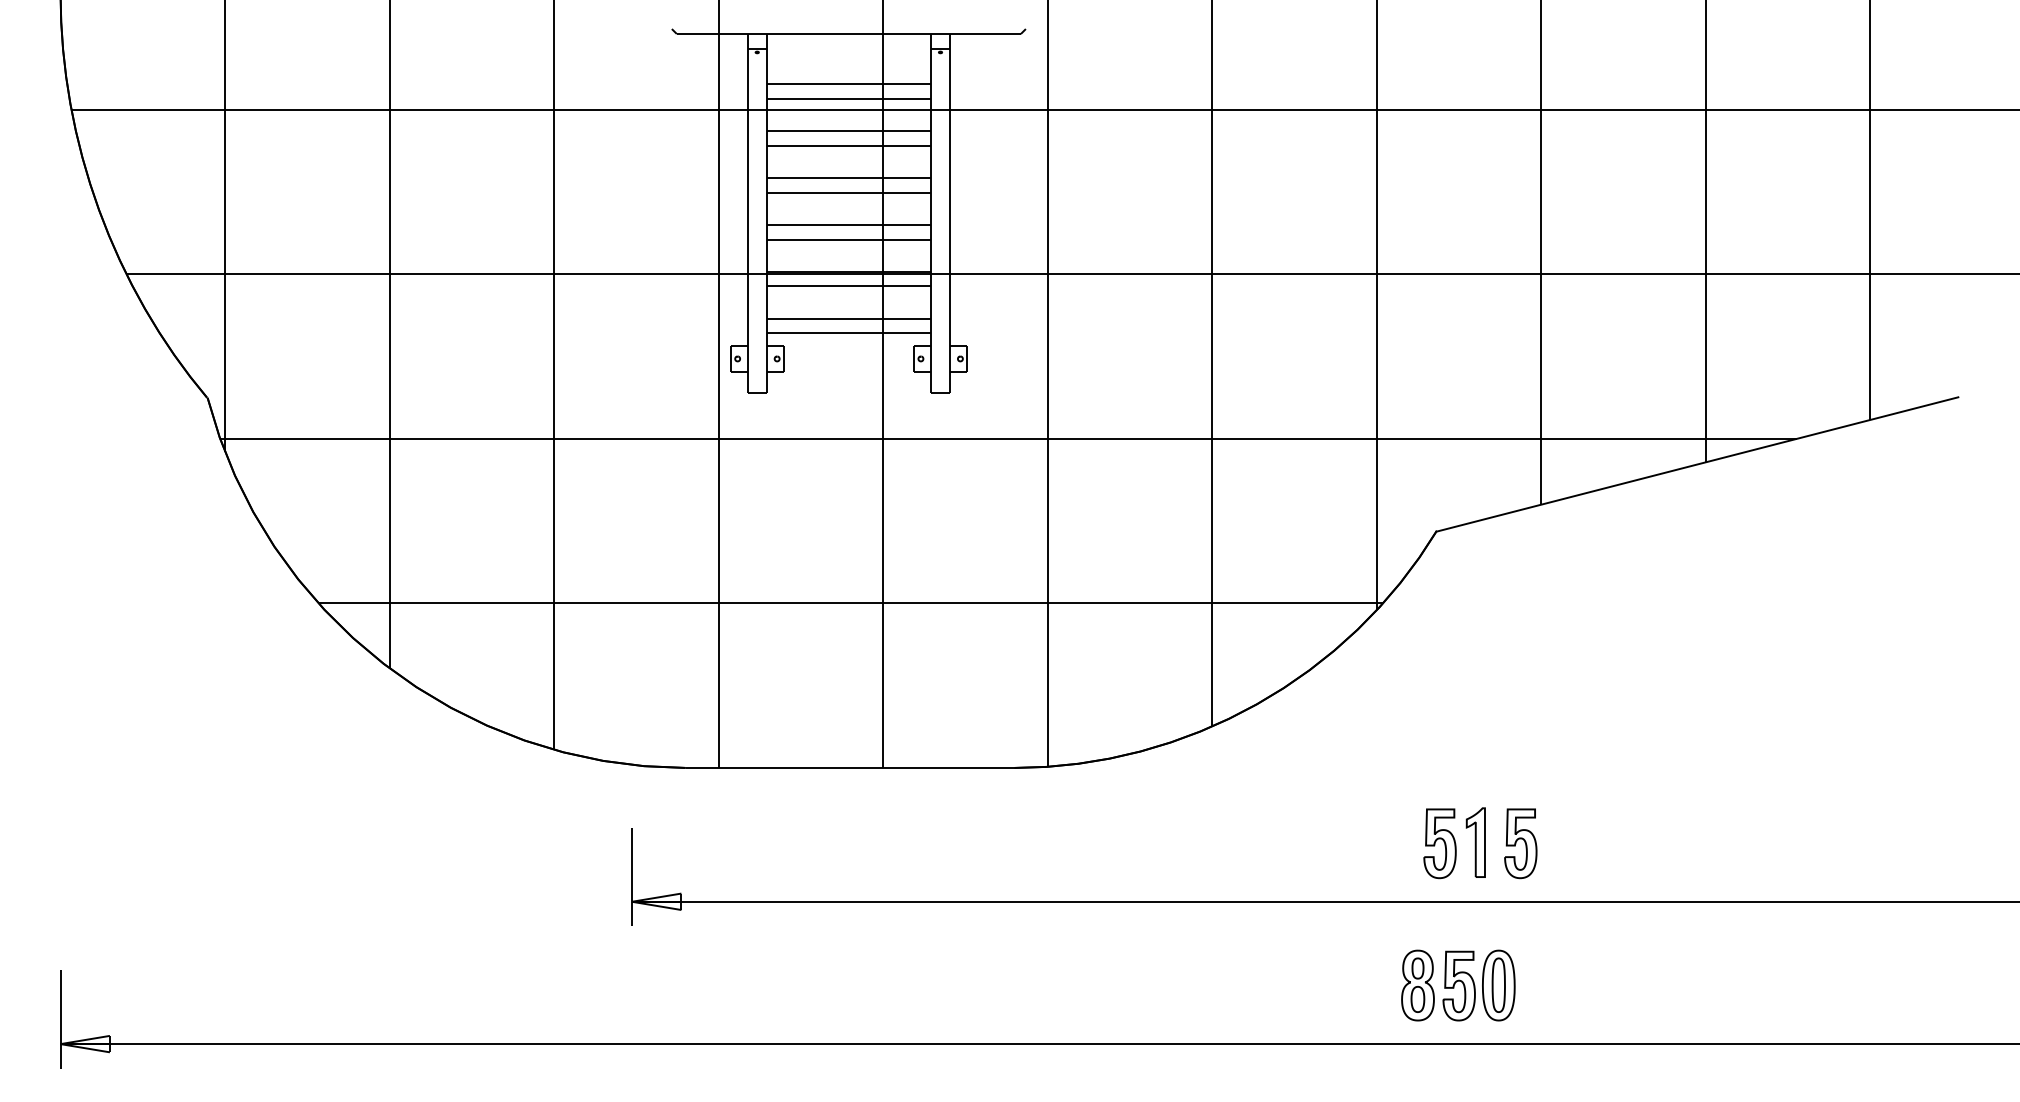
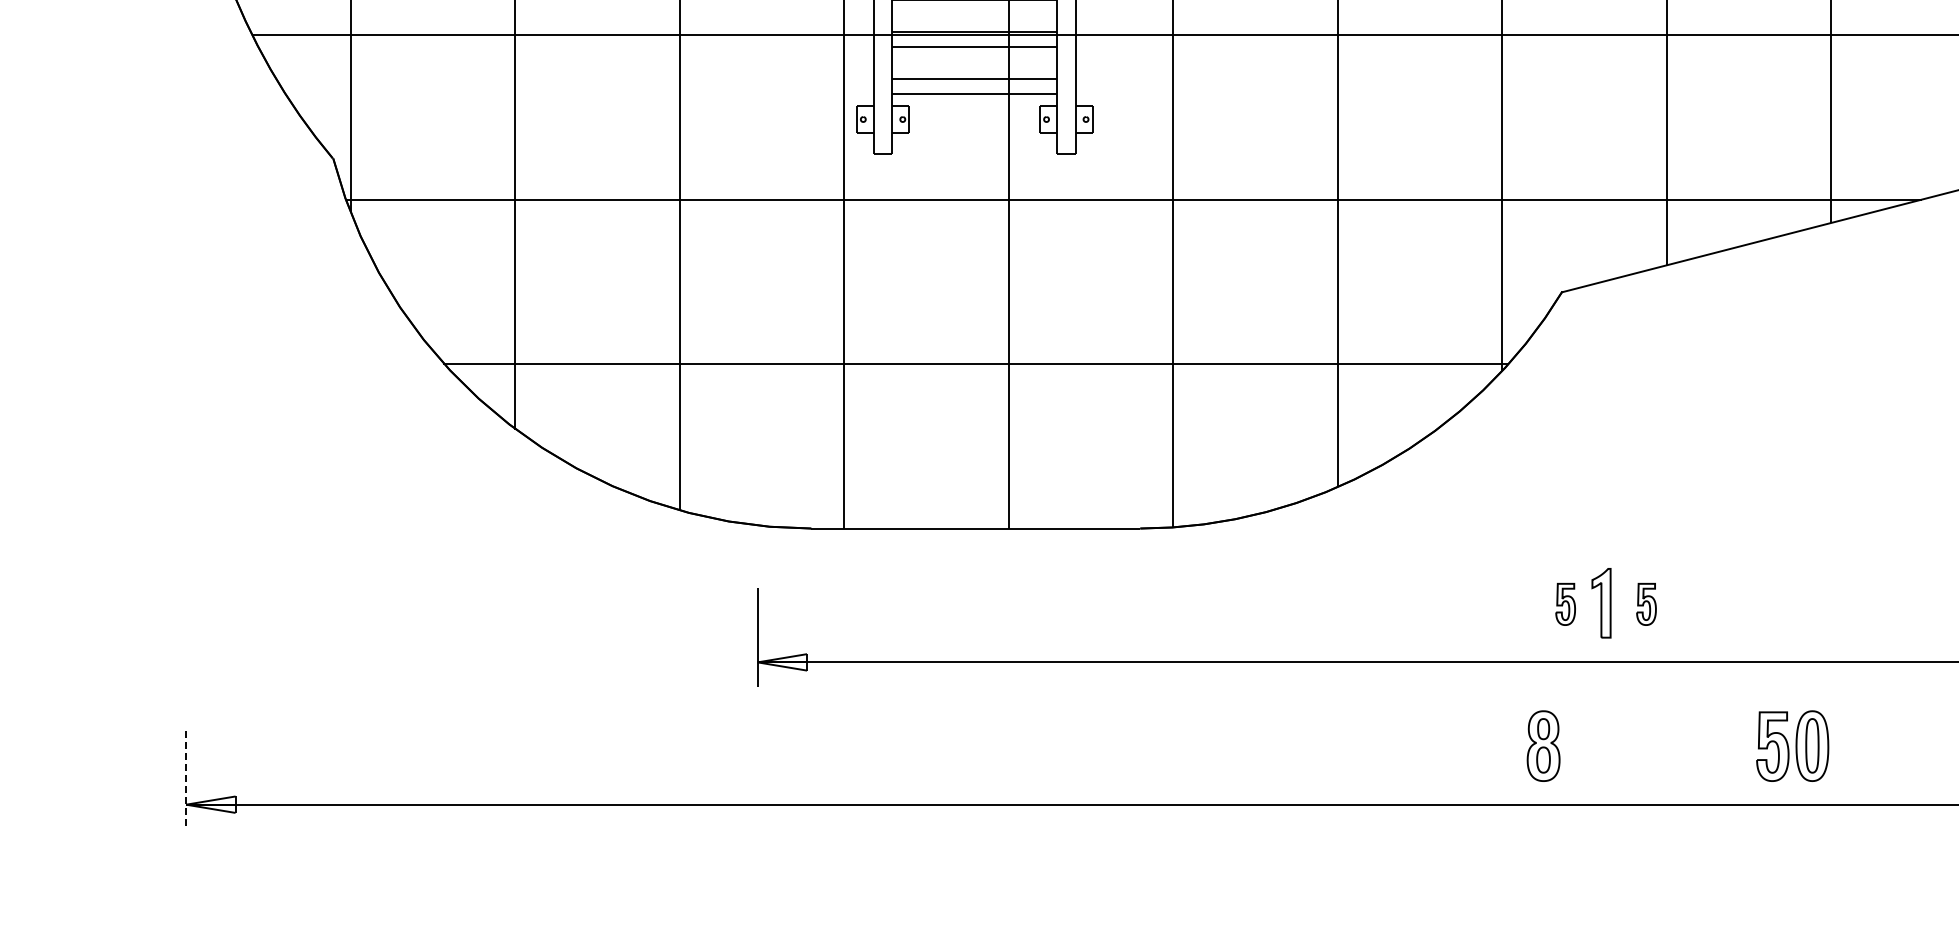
part: (1439, 843) -> (1565, 604), size x0.6
part: (1520, 843) -> (1646, 604), size x0.6
part: (1478, 985) -> (1792, 746), moved
line: (60, 1019) -> (186, 780), solid -> dashed

